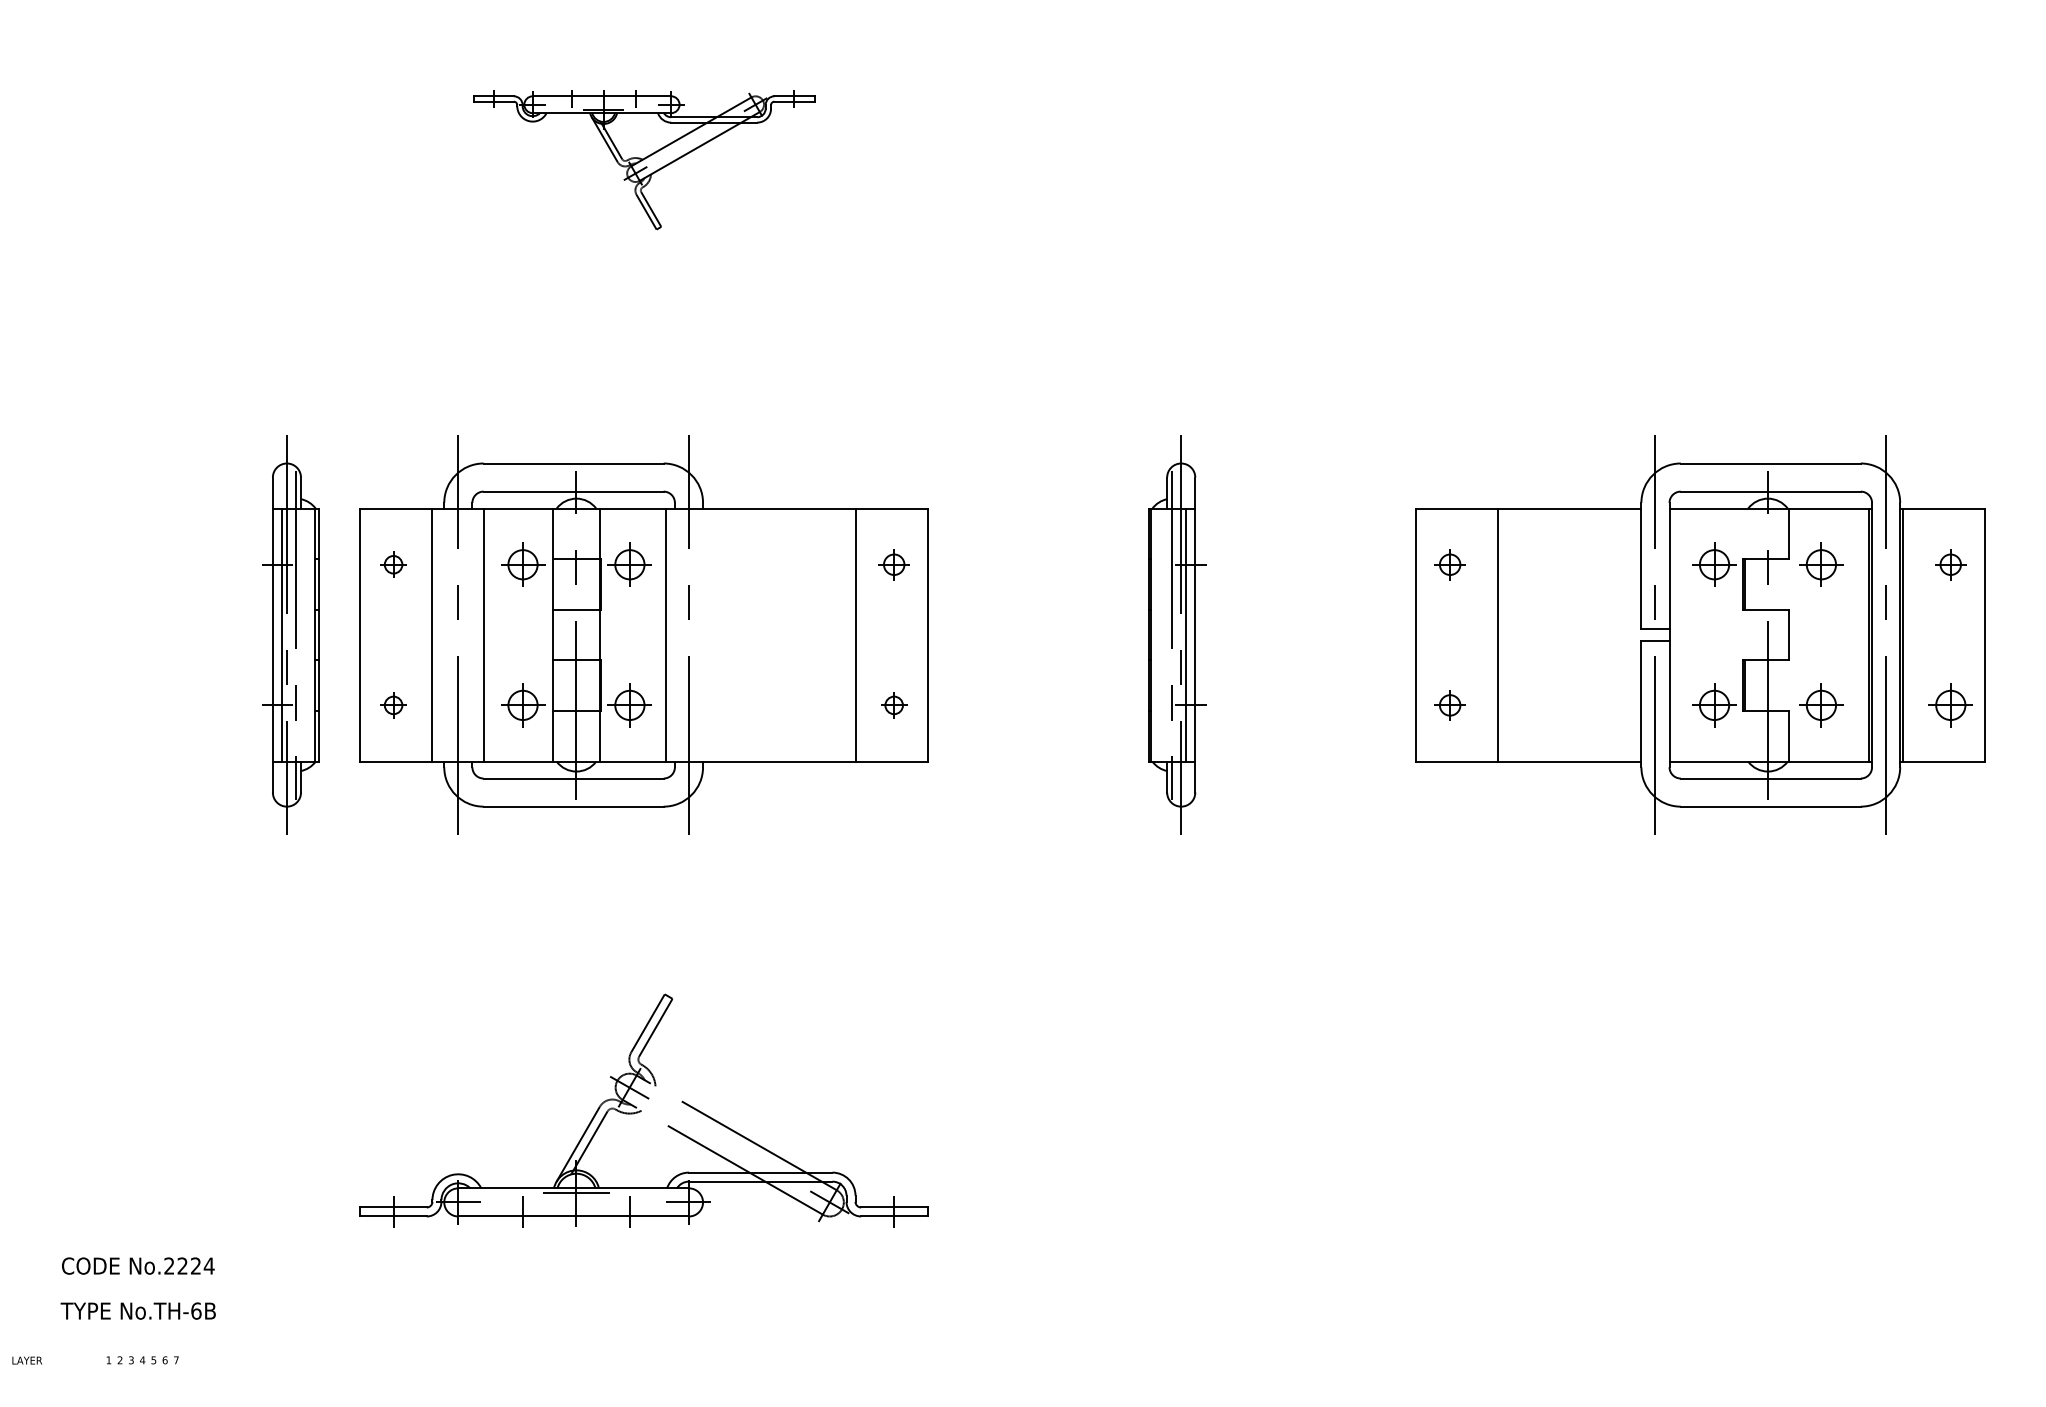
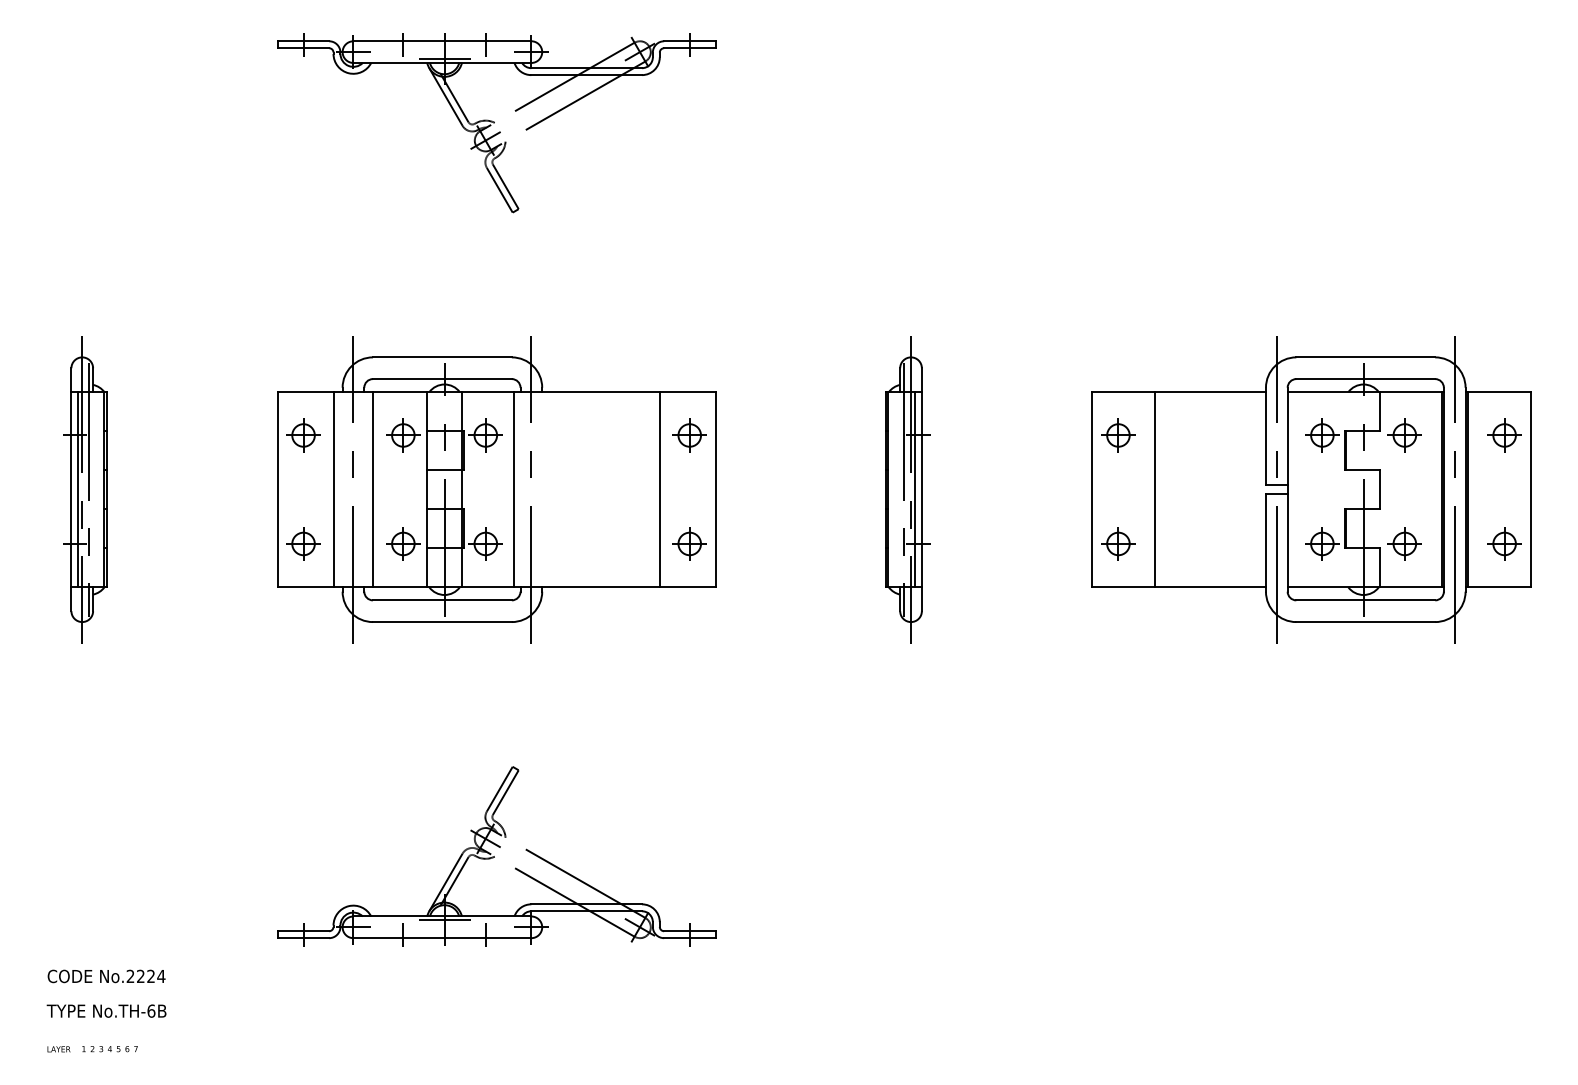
part: (643, 160) -> (496, 123), size x1.67
part: (393, 564) -> (303, 435), size x1.67
part: (893, 564) -> (689, 435), size x1.43
part: (1450, 564) -> (1118, 435), size x1.43
part: (1950, 564) -> (1504, 435), size x1.43
part: (291, 634) -> (85, 489), moved
part: (393, 704) -> (303, 543), size x1.67
part: (893, 704) -> (689, 543), size x1.67
part: (1450, 704) -> (1118, 543), size x1.43
text: (26, 1360) -> (58, 1049), moved

